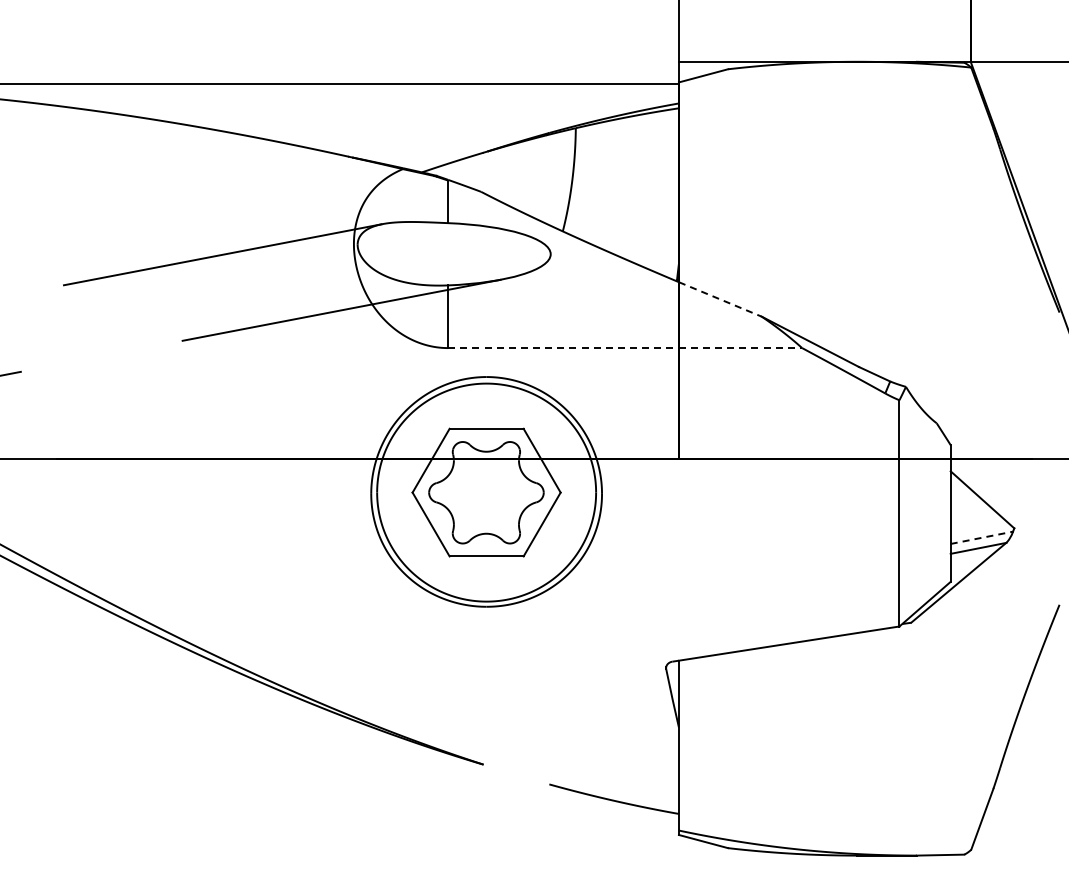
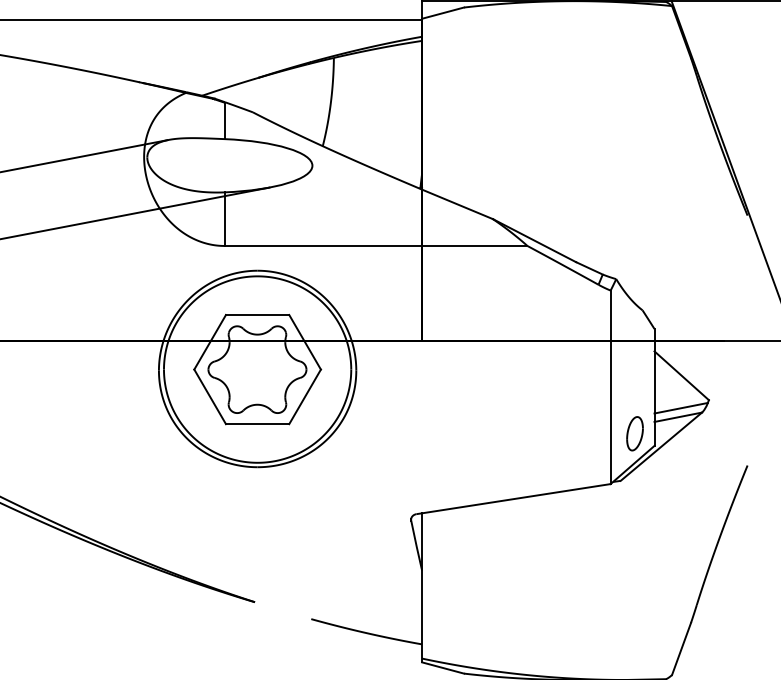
line: (720, 299) -> (457, 204), dashed -> solid
line: (625, 348) -> (376, 246), dashed -> solid
line: (981, 537) -> (680, 407), dashed -> solid
part: (927, 567) -> (634, 433), added

